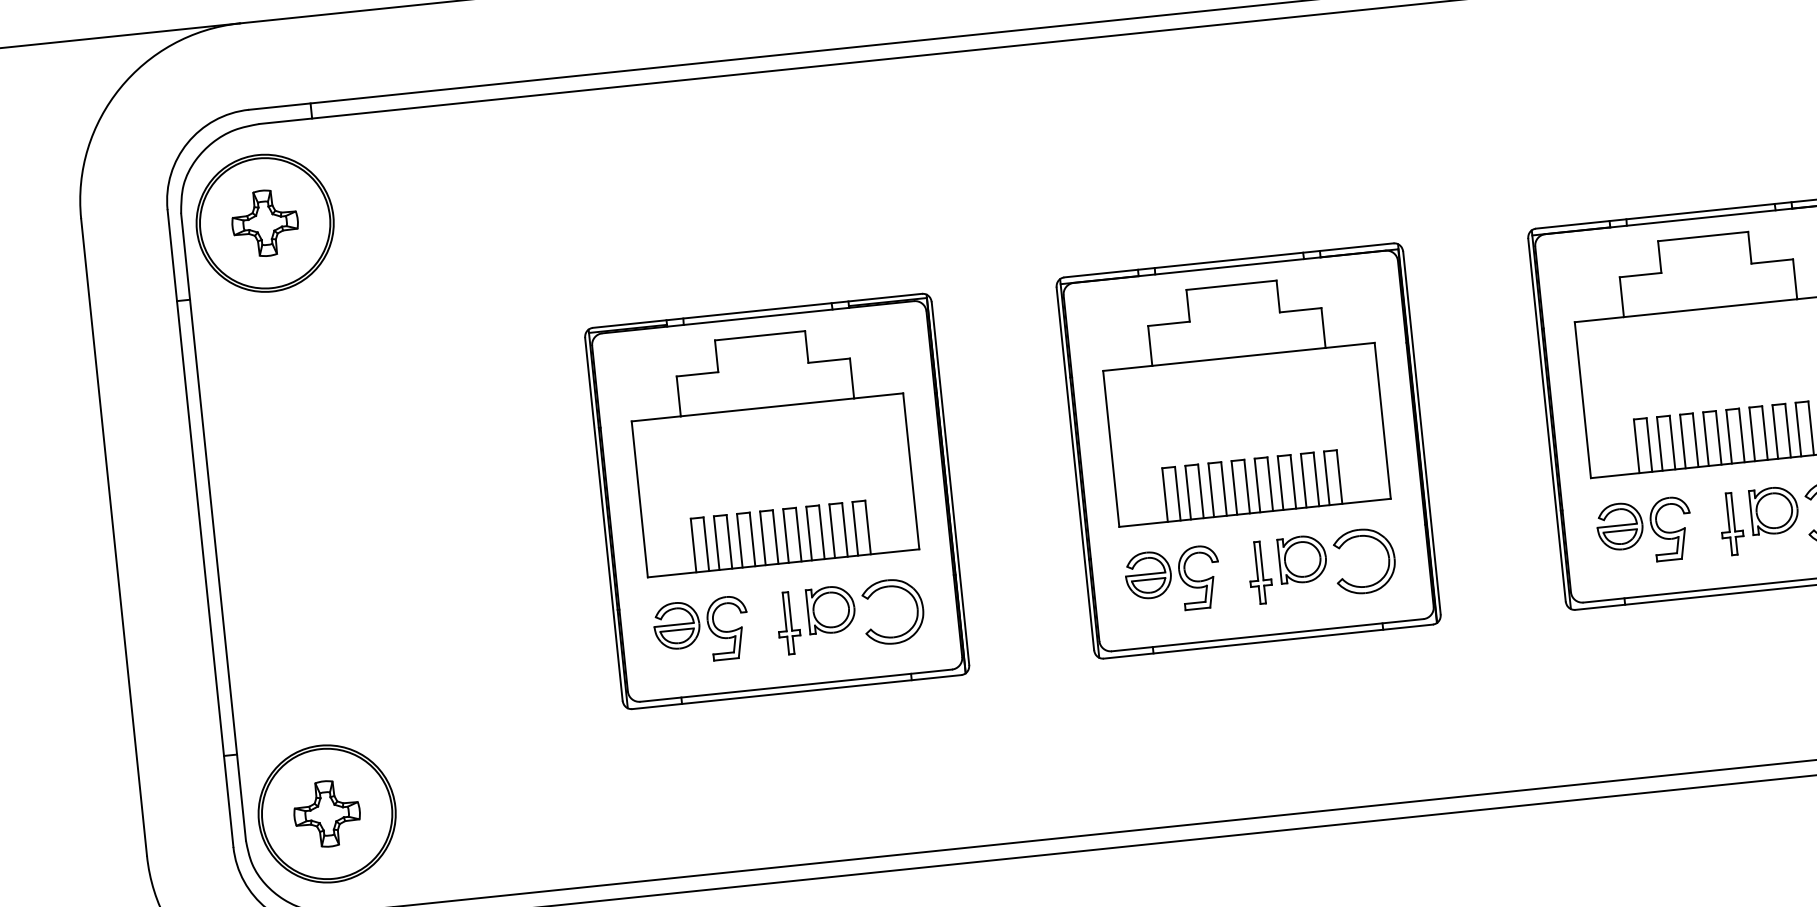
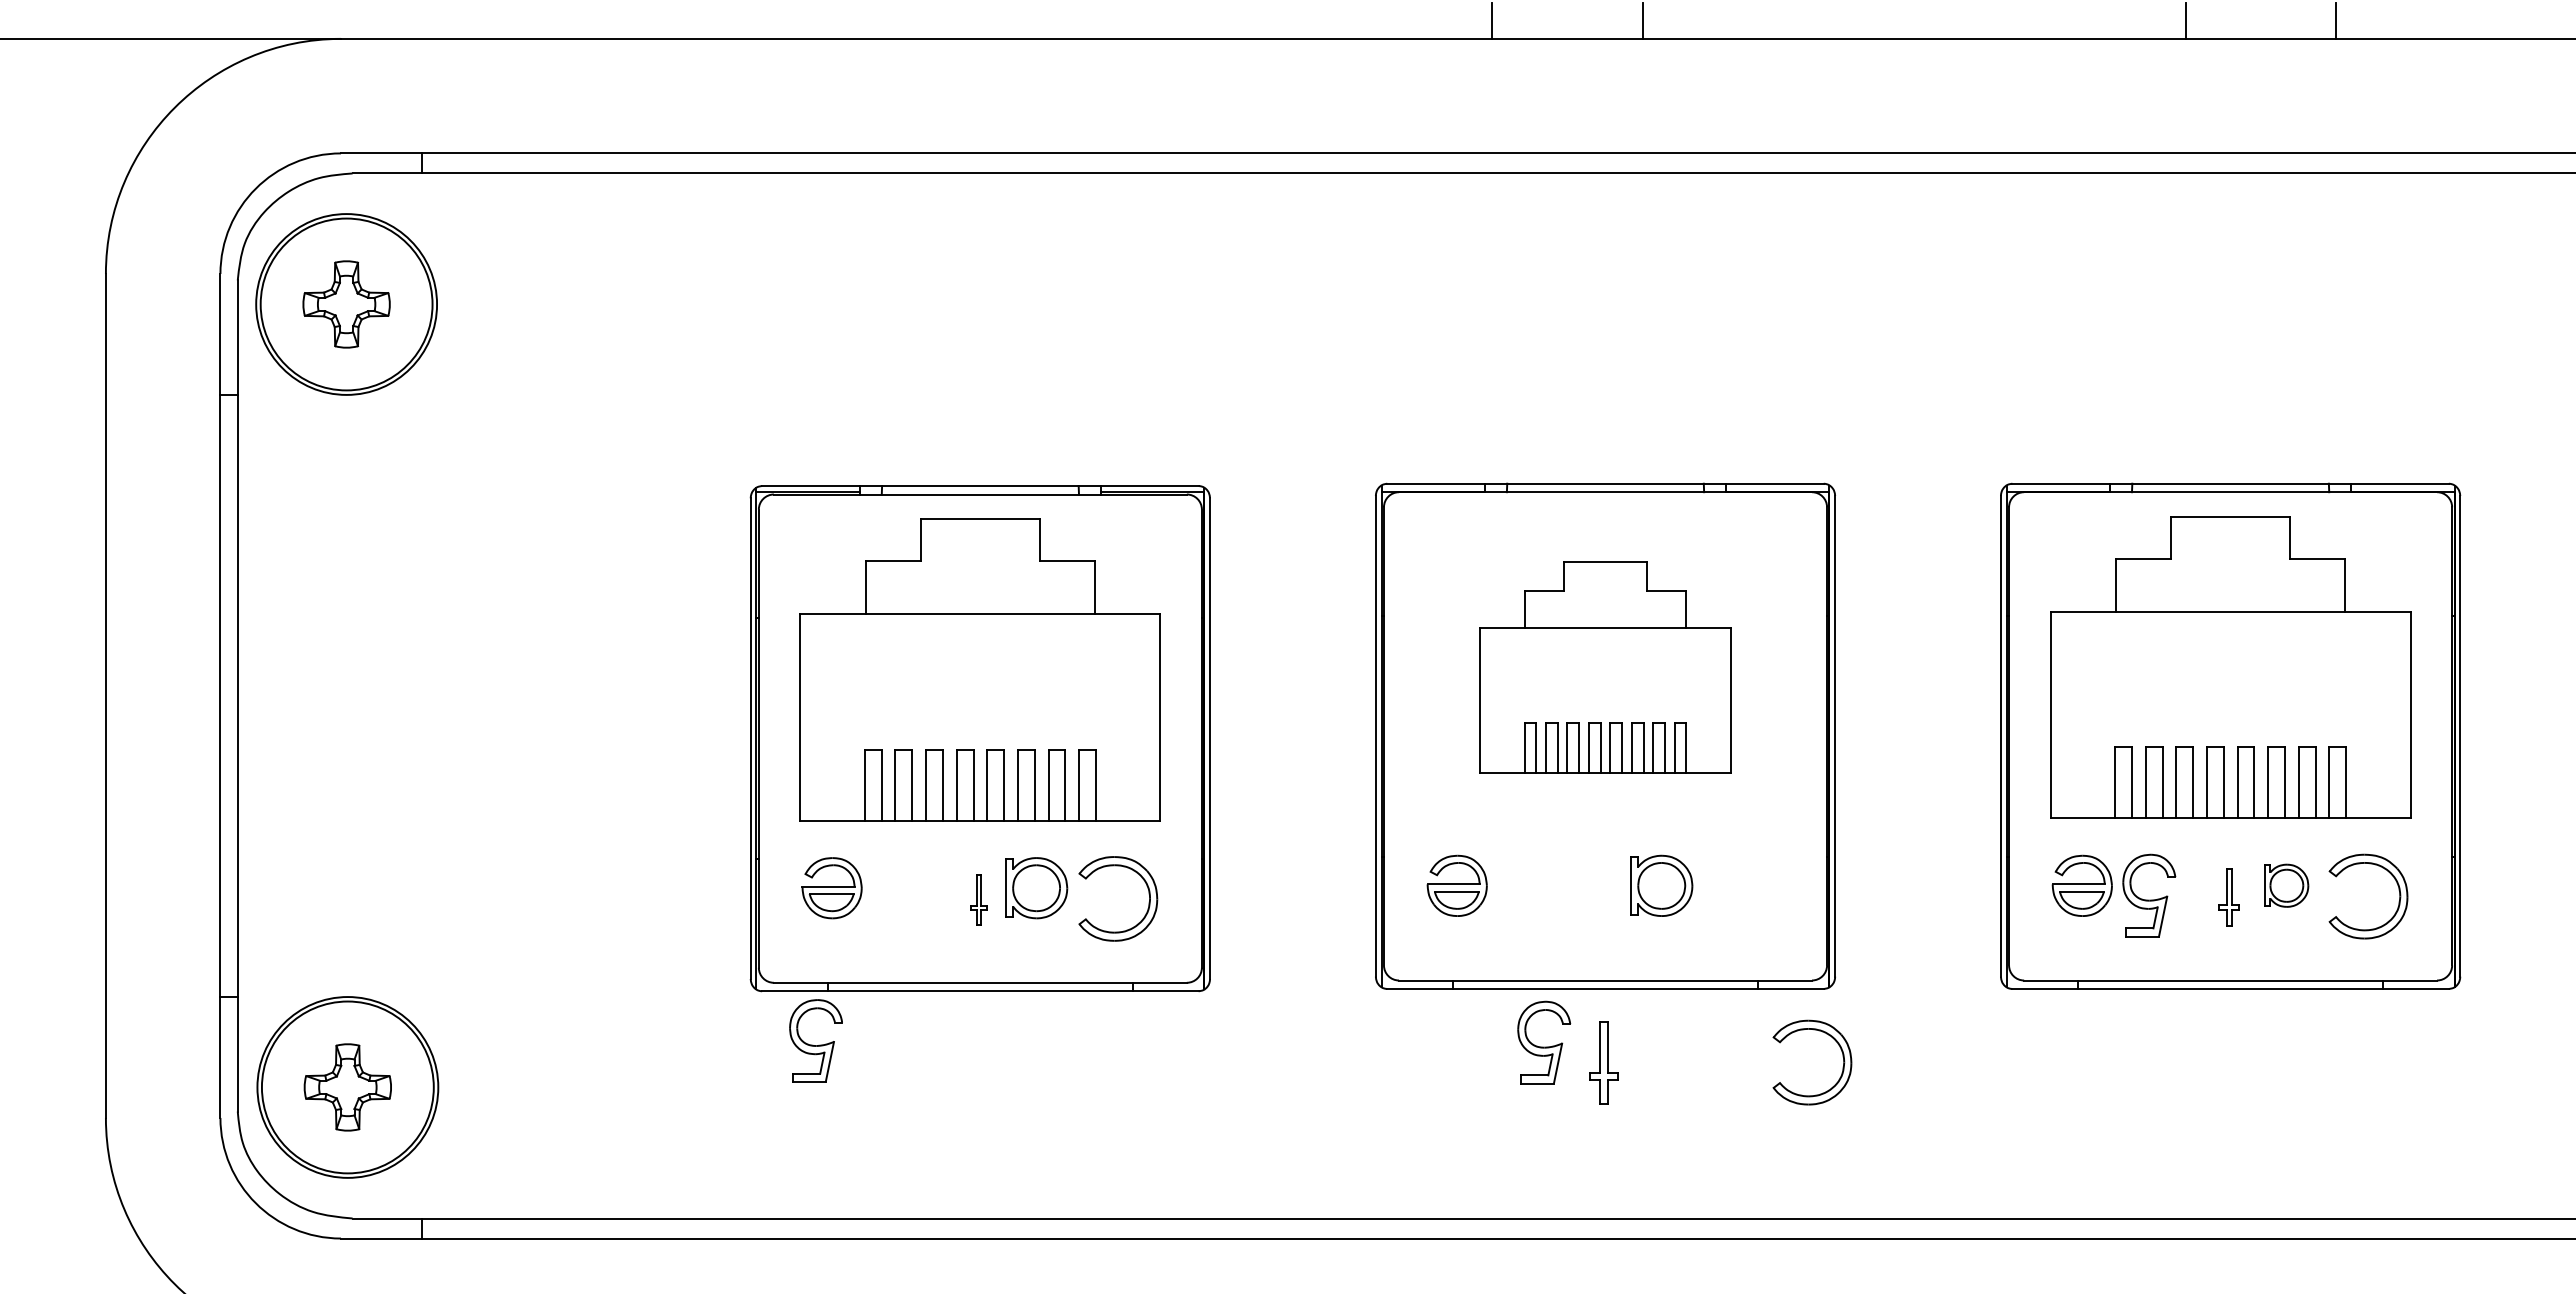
part: (1243, 399) -> (1605, 667), size x0.7
part: (1774, 510) -> (2286, 885), size x0.7
part: (1731, 524) -> (2228, 897), size x0.7
part: (1388, 562) -> (1842, 1067), moved
part: (1259, 572) -> (1603, 1062), moved
part: (1199, 577) -> (1544, 1042), moved
part: (788, 622) -> (978, 899), size x0.6
part: (727, 627) -> (815, 1040), moved

